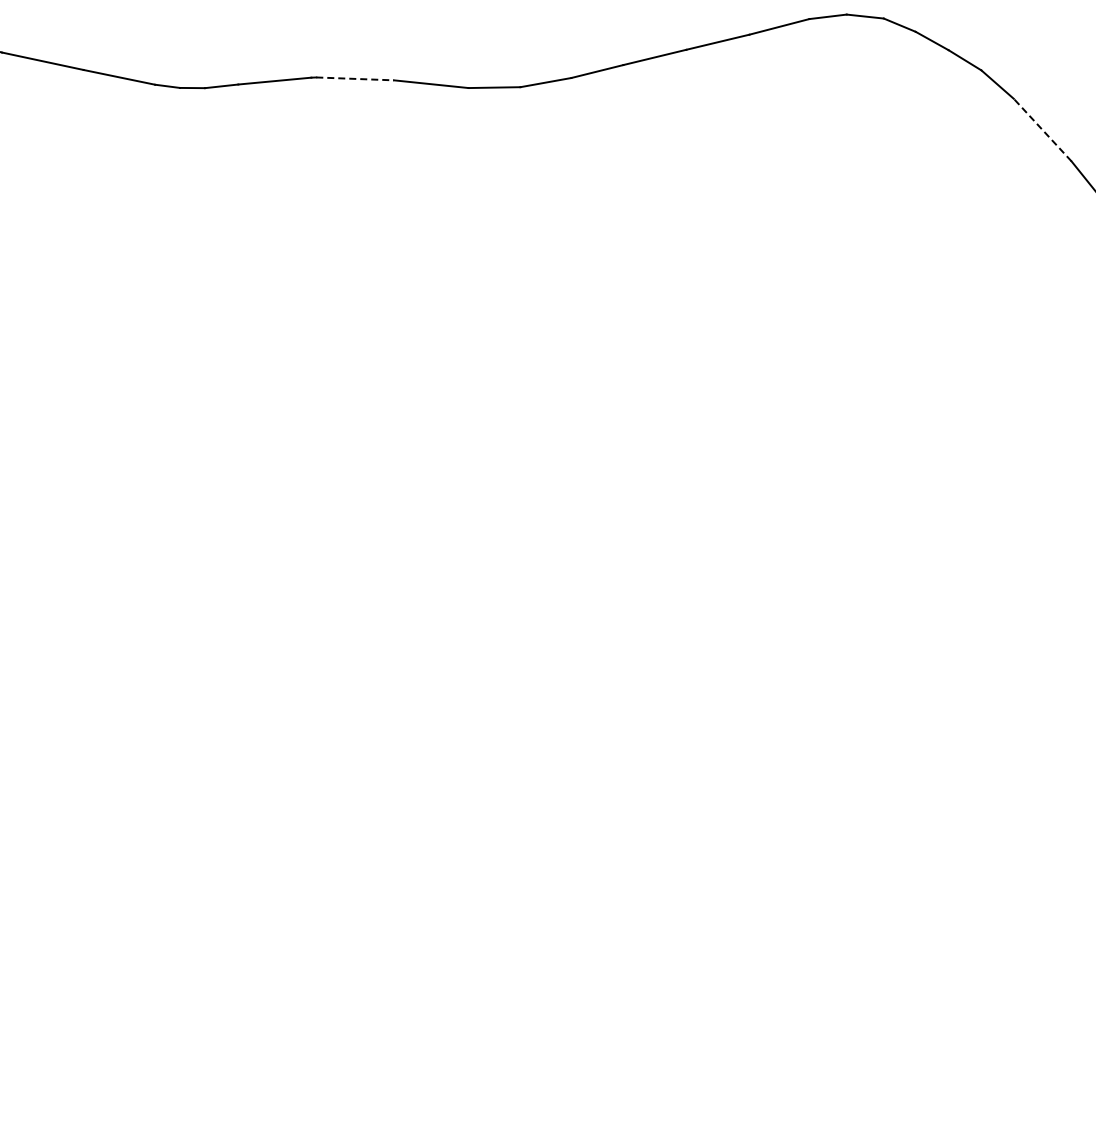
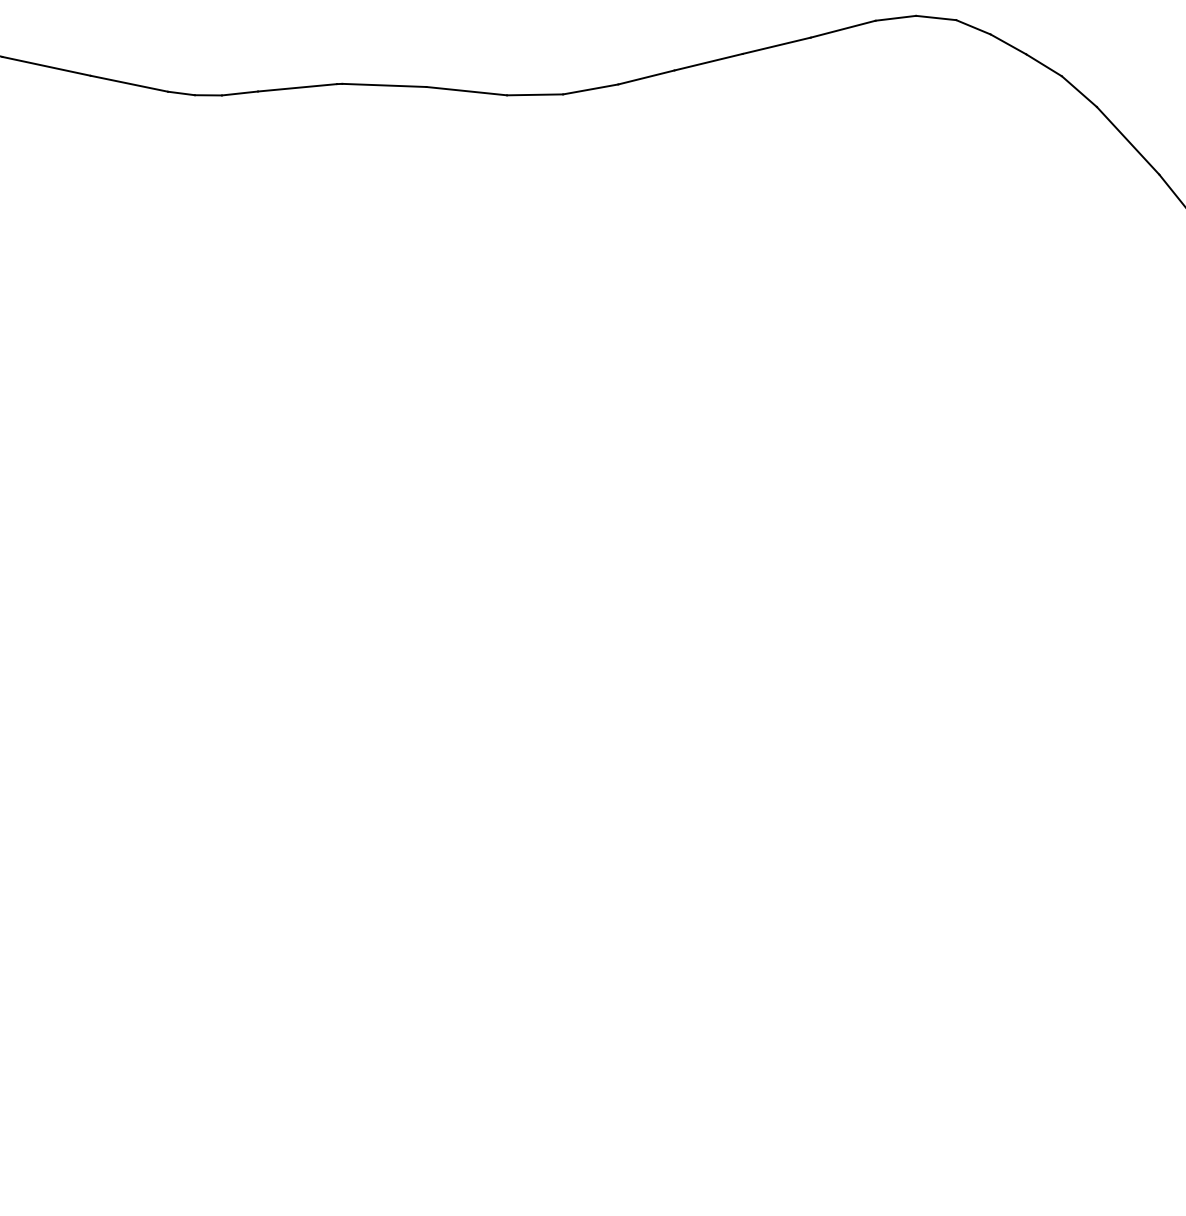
line: (355, 78) -> (384, 84), dashed -> solid
line: (1042, 130) -> (1127, 141), dashed -> solid

